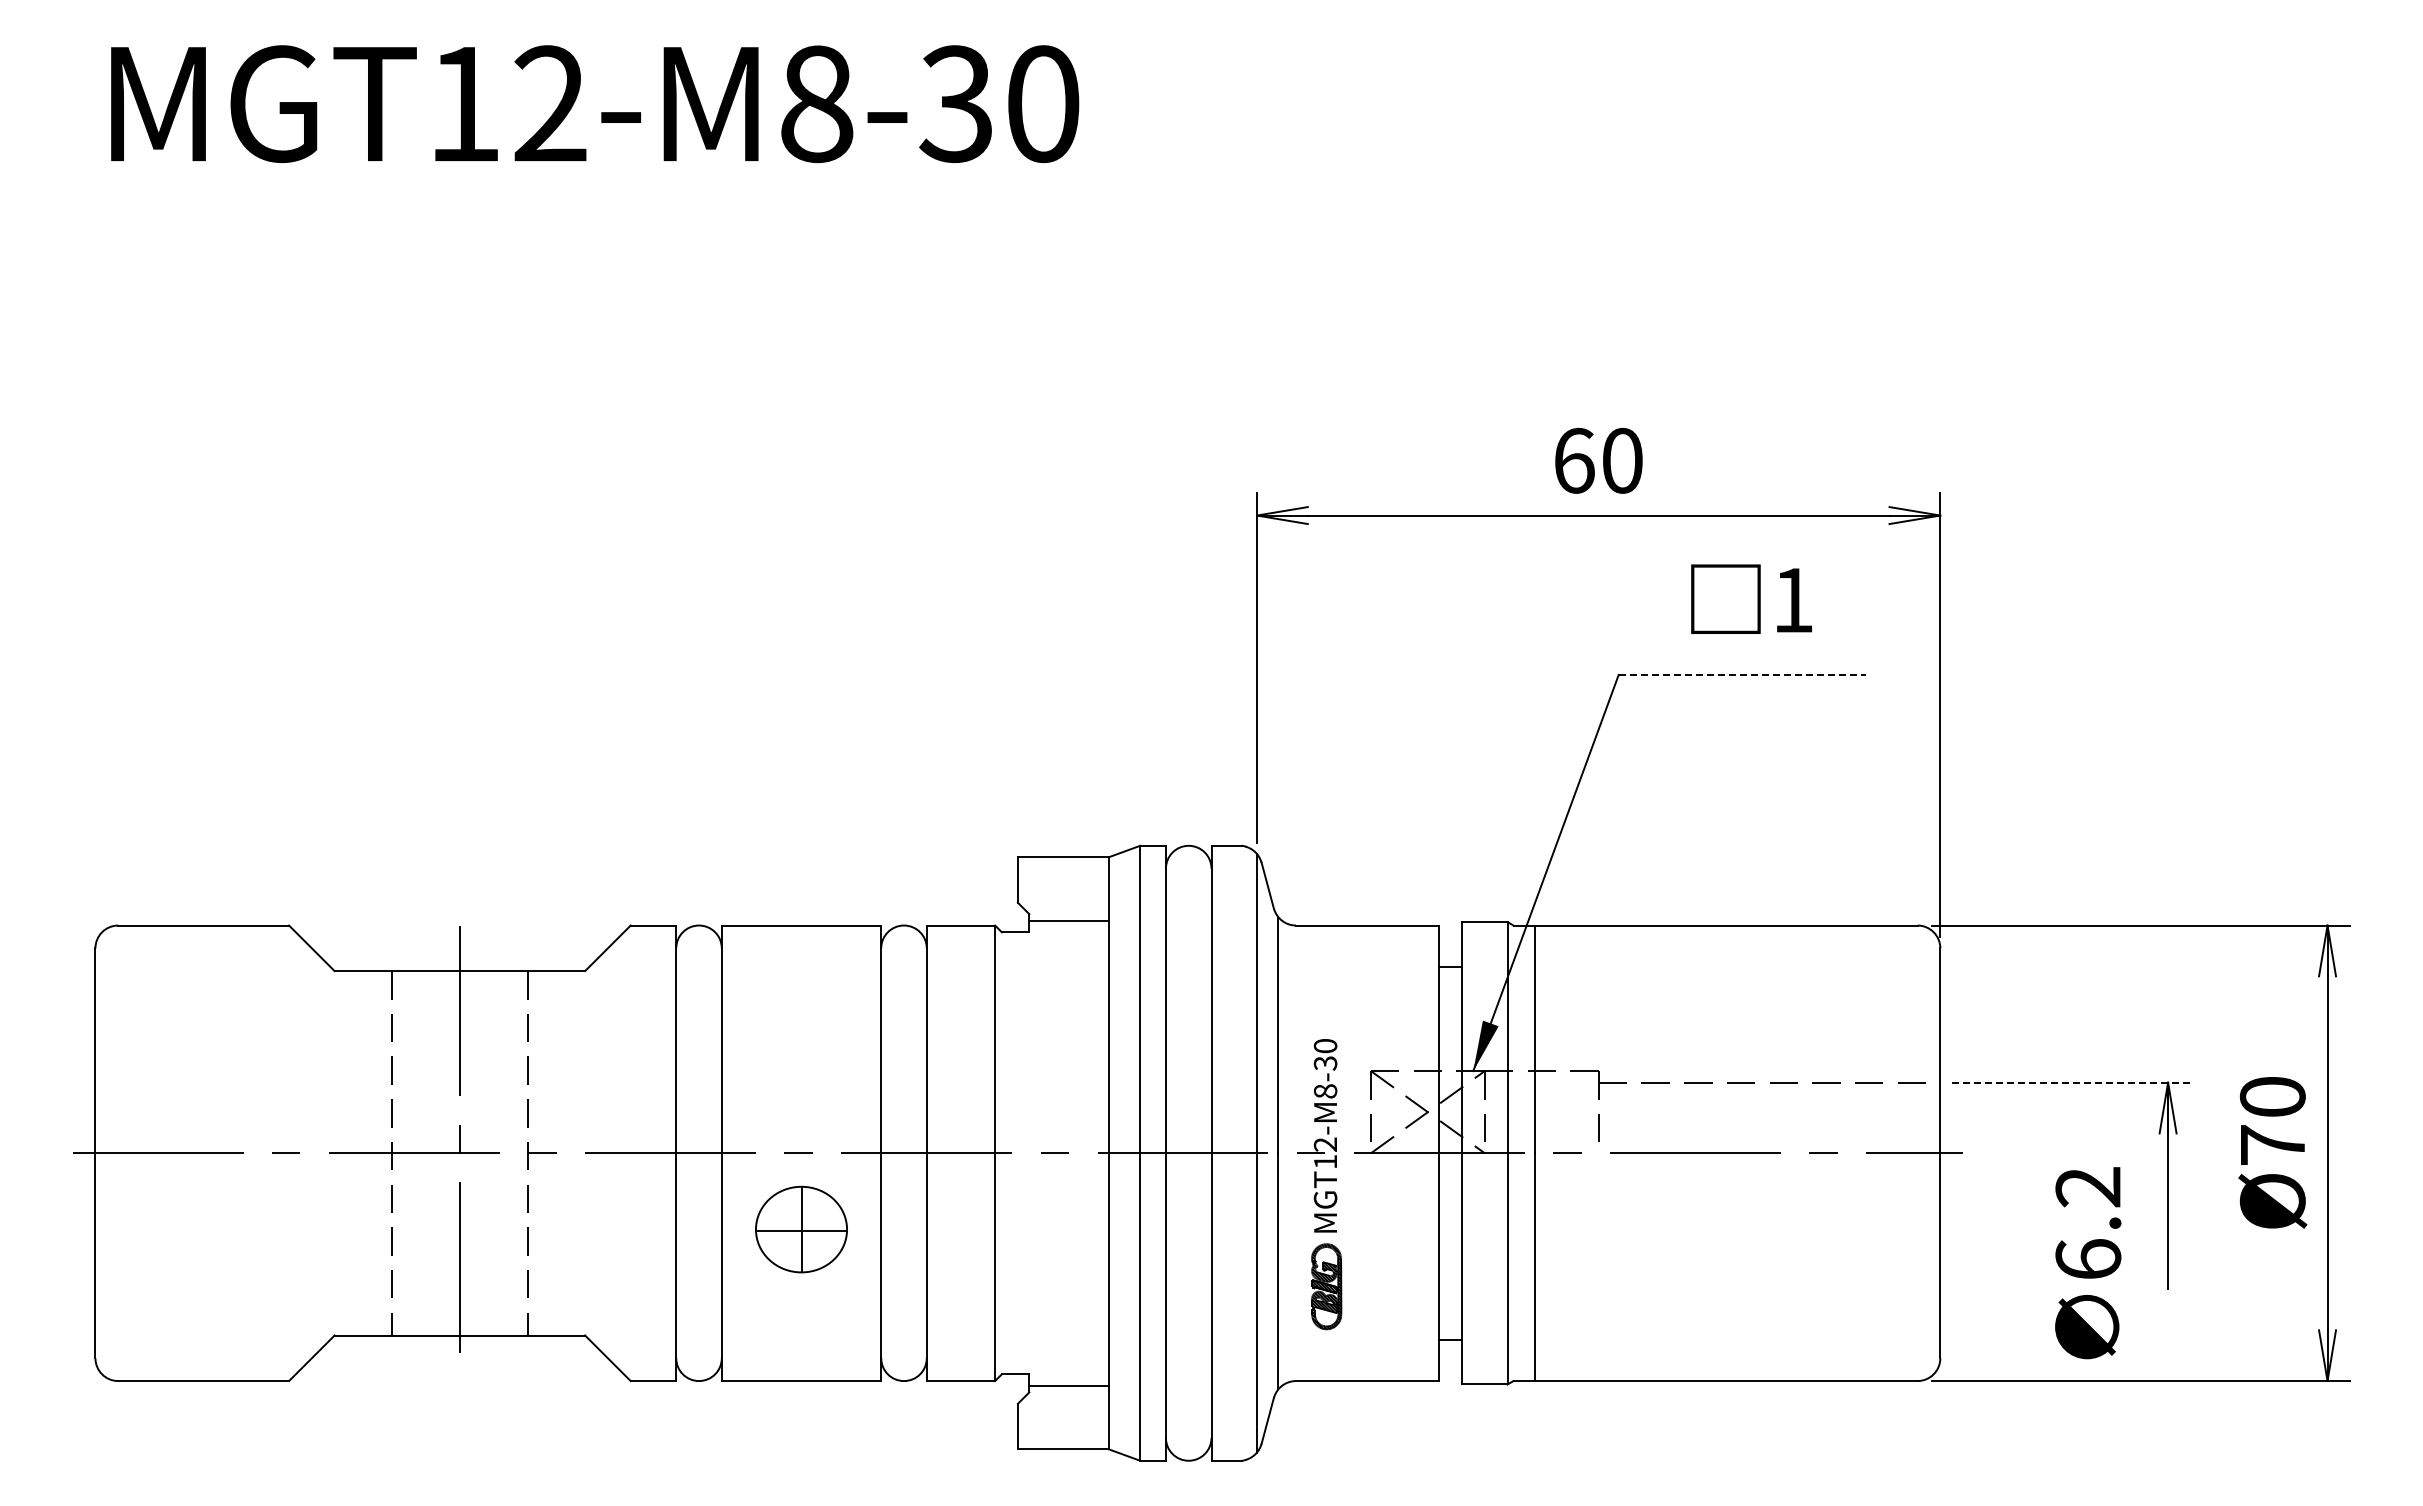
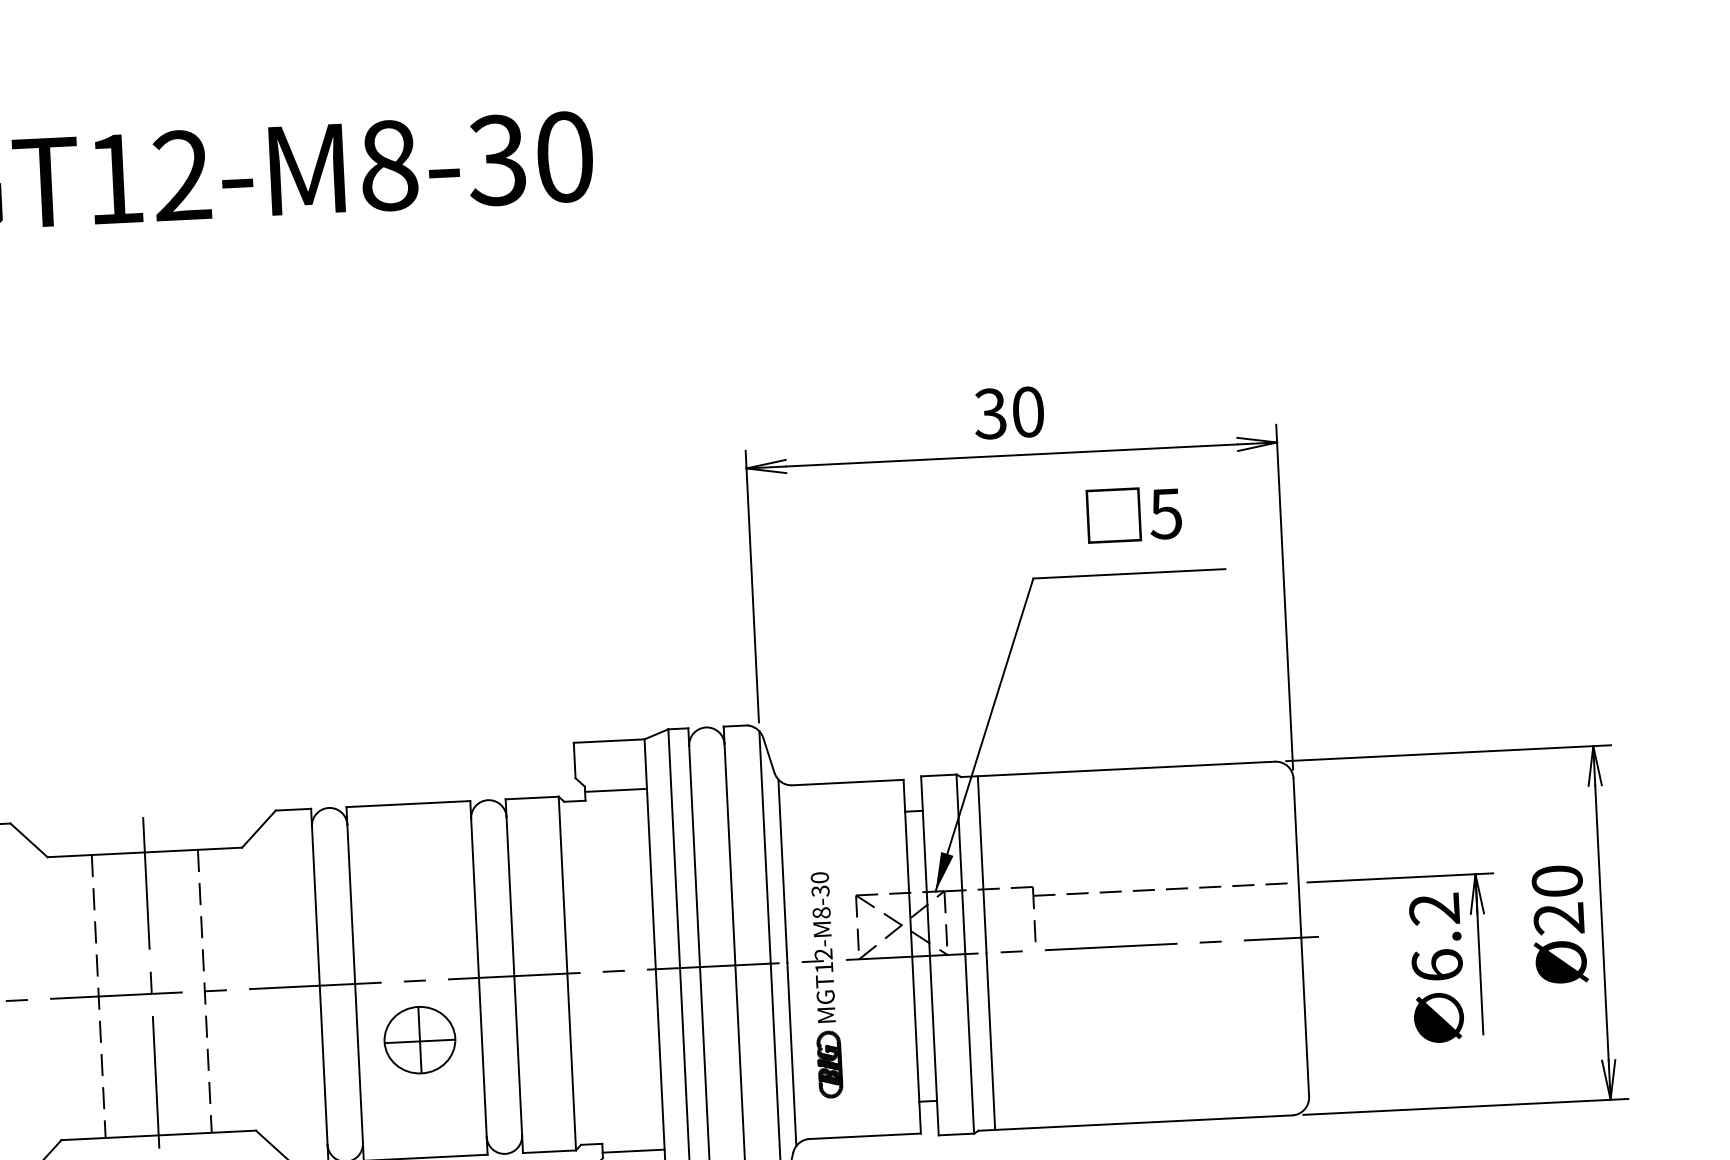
text: (1573, 460) -> (990, 413), 60 -> 30
text: (1792, 600) -> (1165, 514), 1 -> 5
line: (1742, 675) -> (1129, 574), dashed -> solid
line: (2071, 1082) -> (1400, 877), dashed -> solid
text: (2271, 1145) -> (1558, 919), 70 -> 20
text: (2088, 1263) -> (1437, 968), moved

